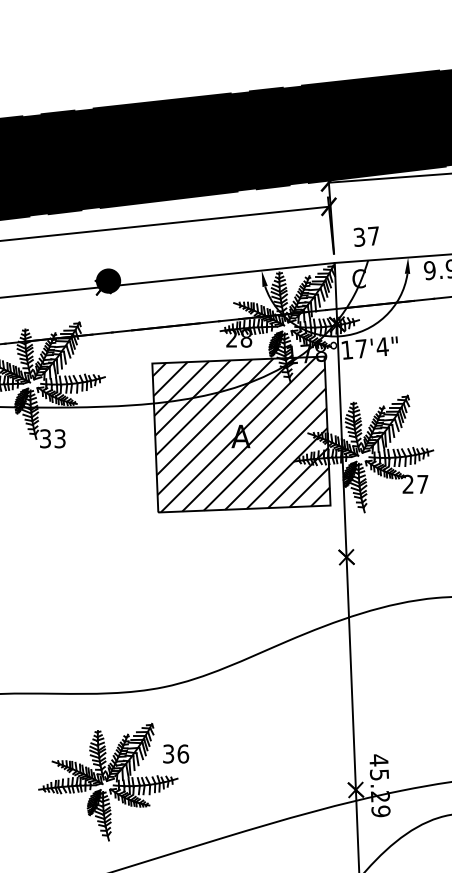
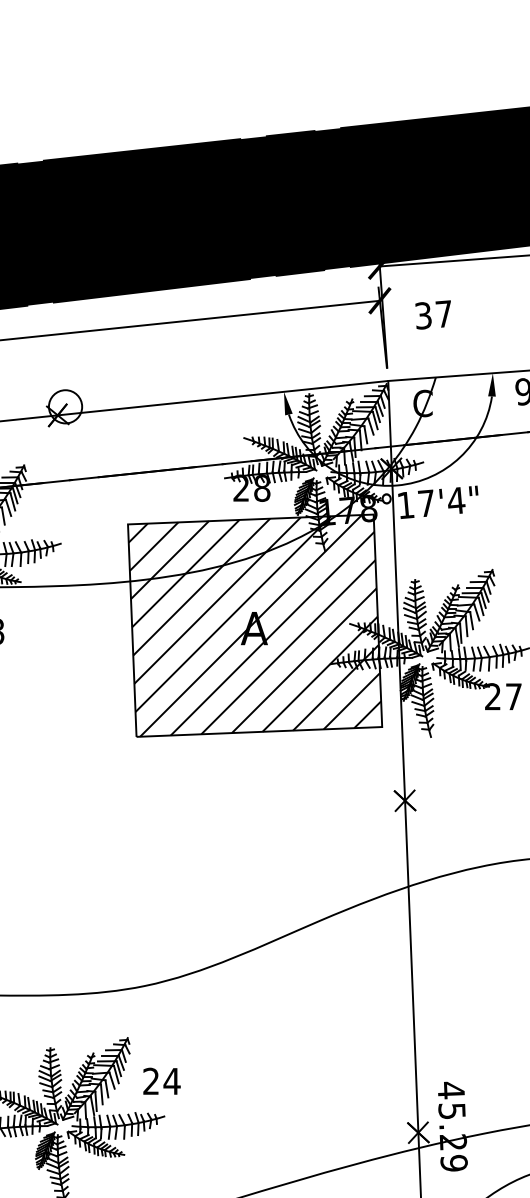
text: (365, 236) -> (432, 314), moved
fill: (108, 280) -> (65, 405), removed
text: (176, 753) -> (162, 1080), 36 -> 24

